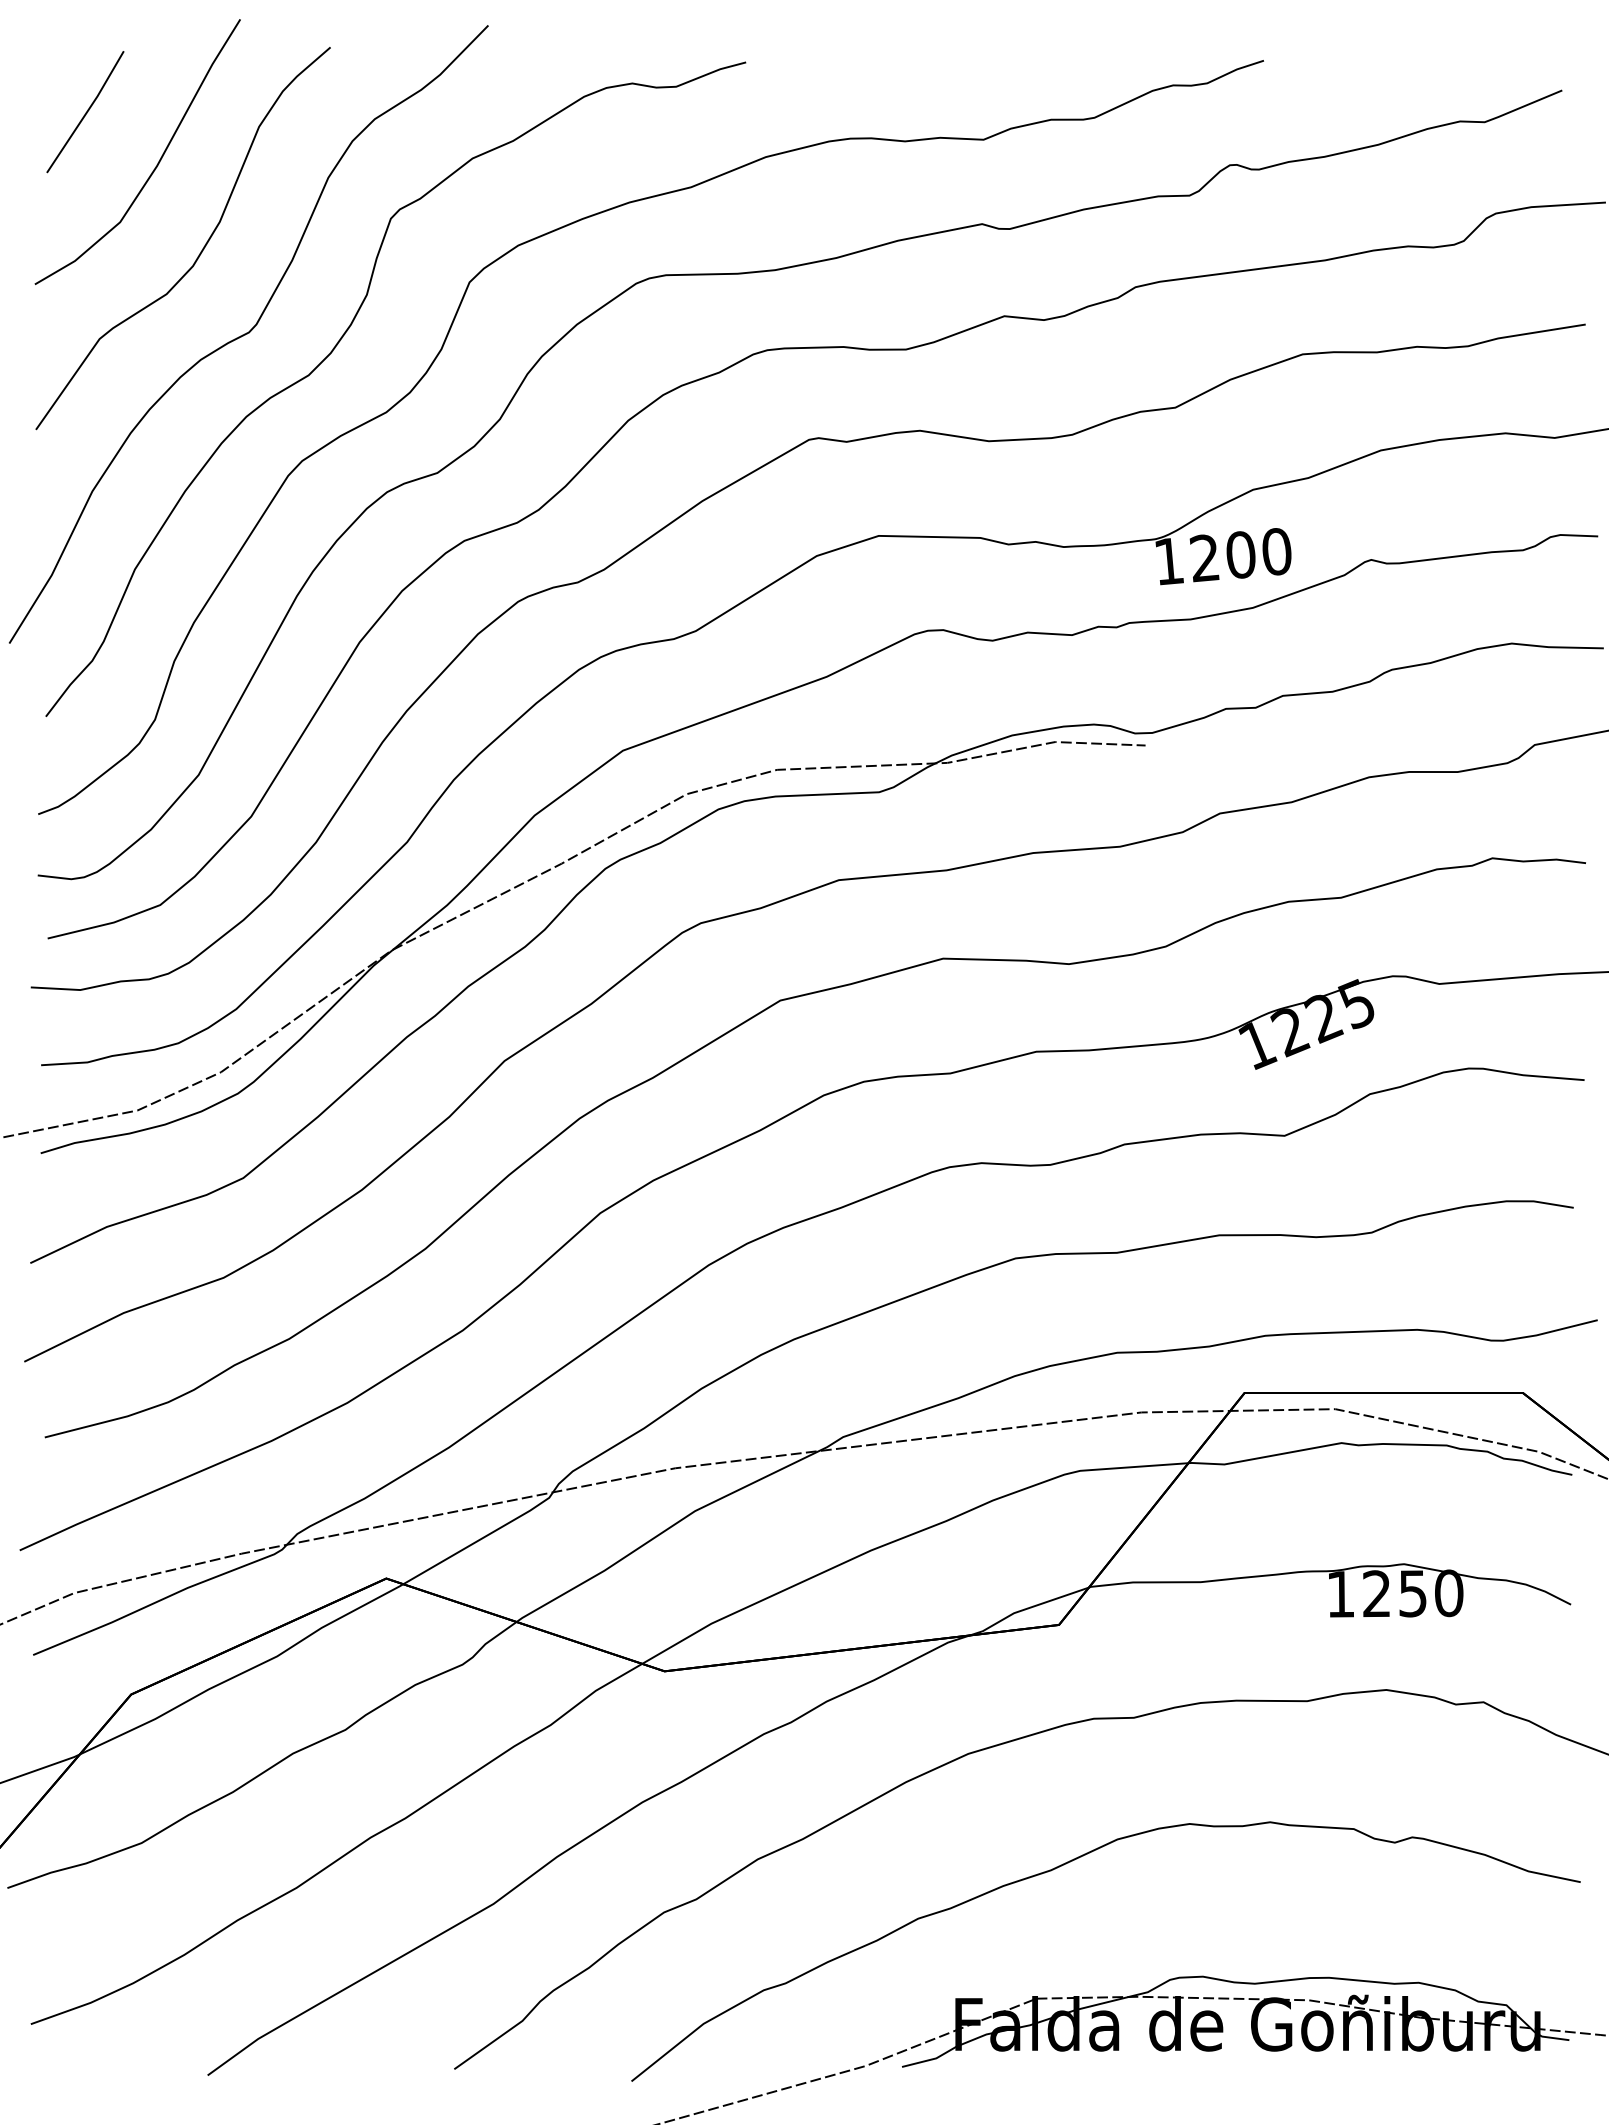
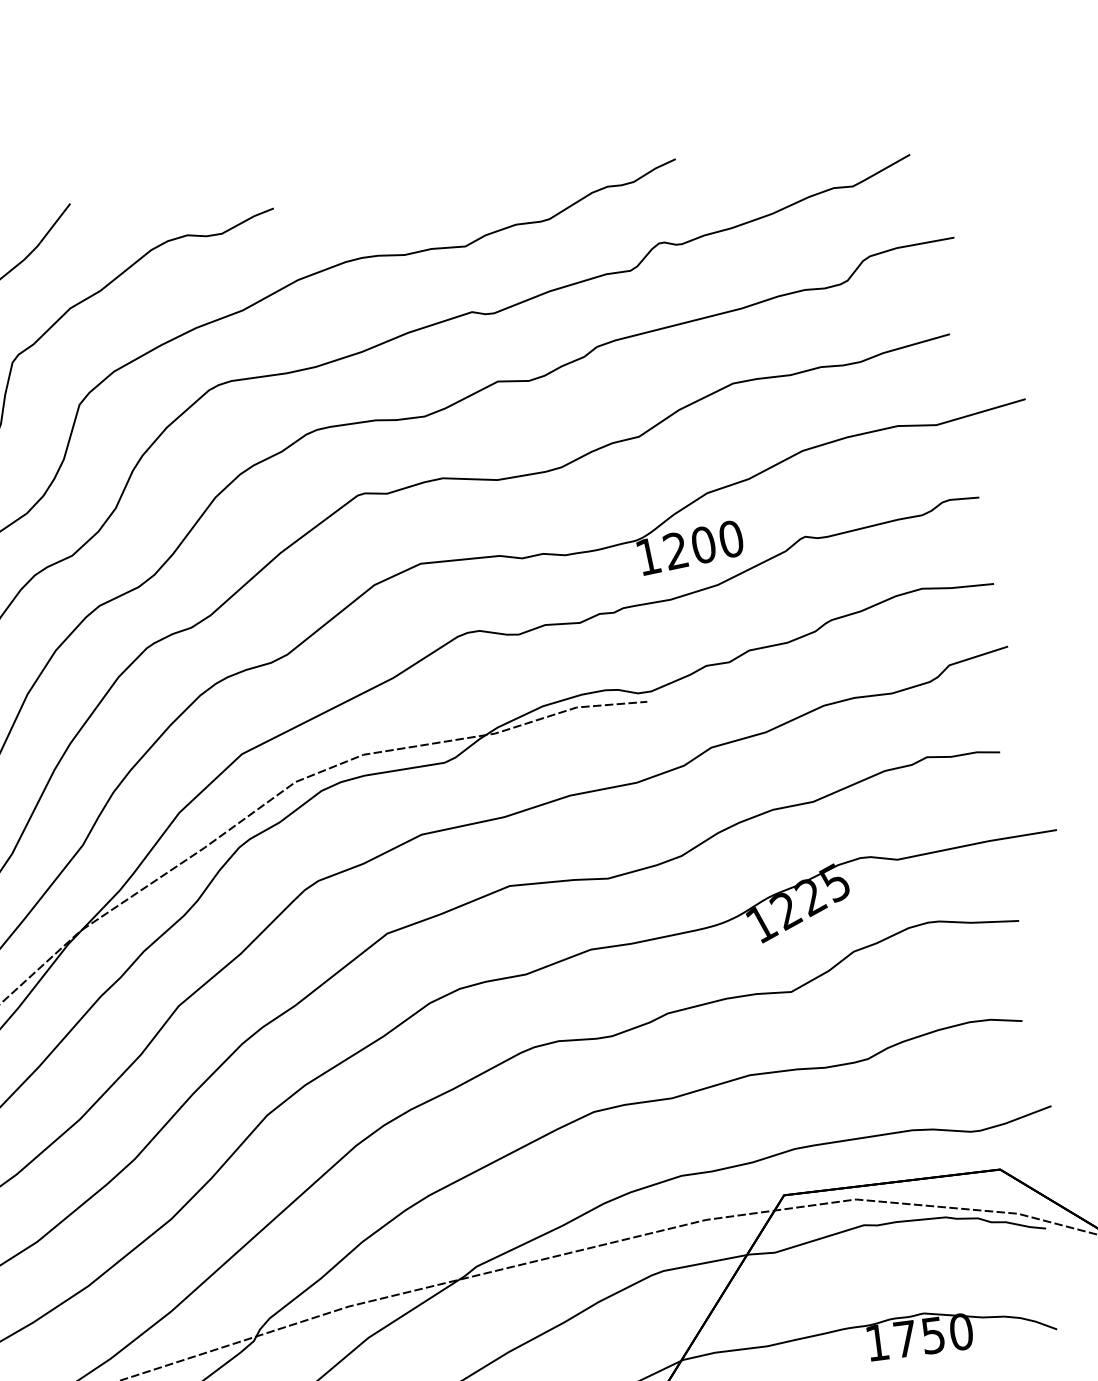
text: (1376, 1593) -> (905, 1338), 1250 -> 1750

